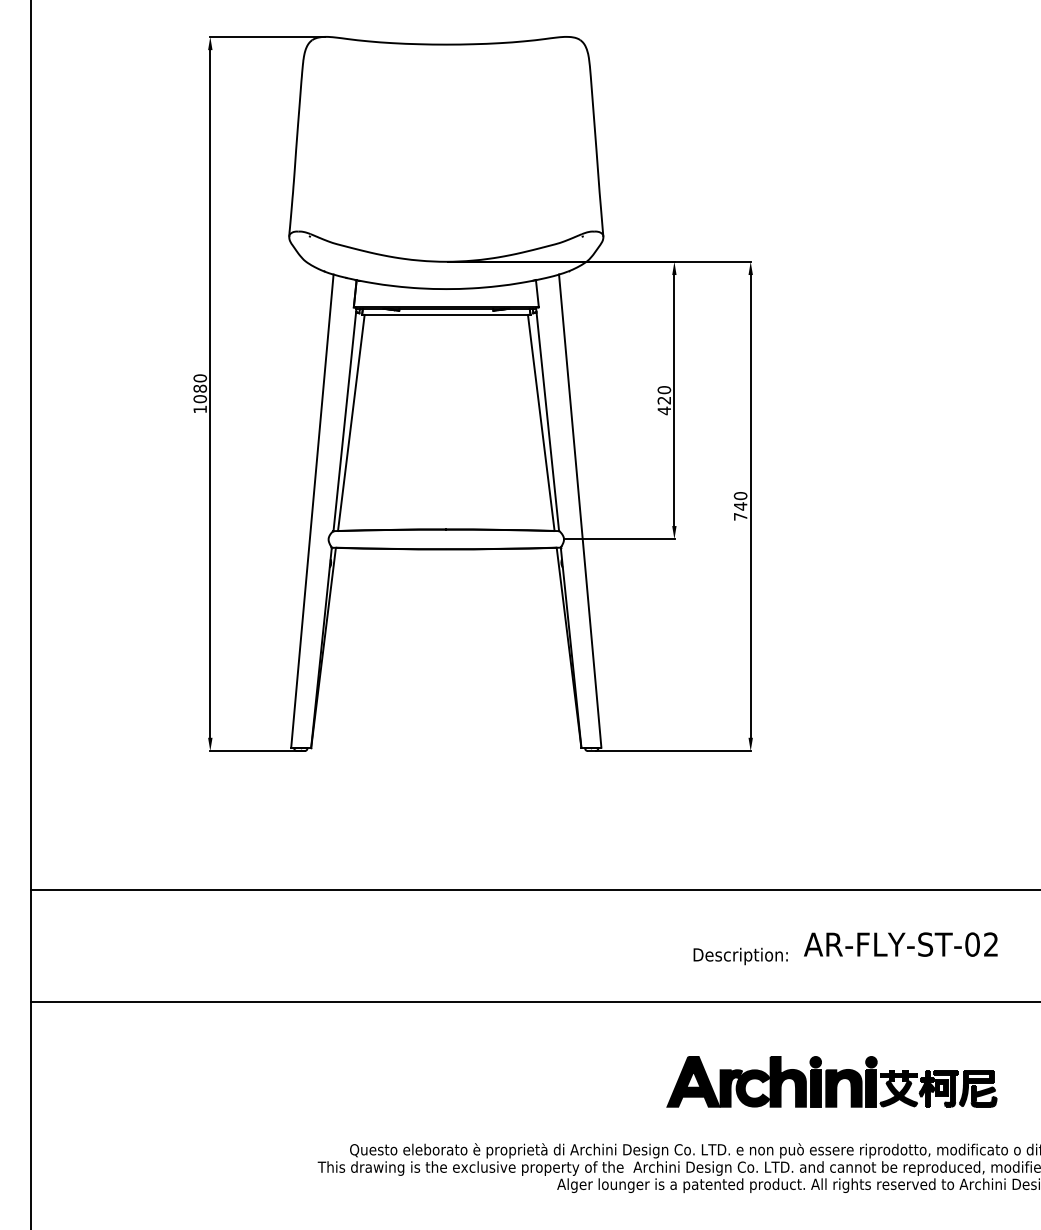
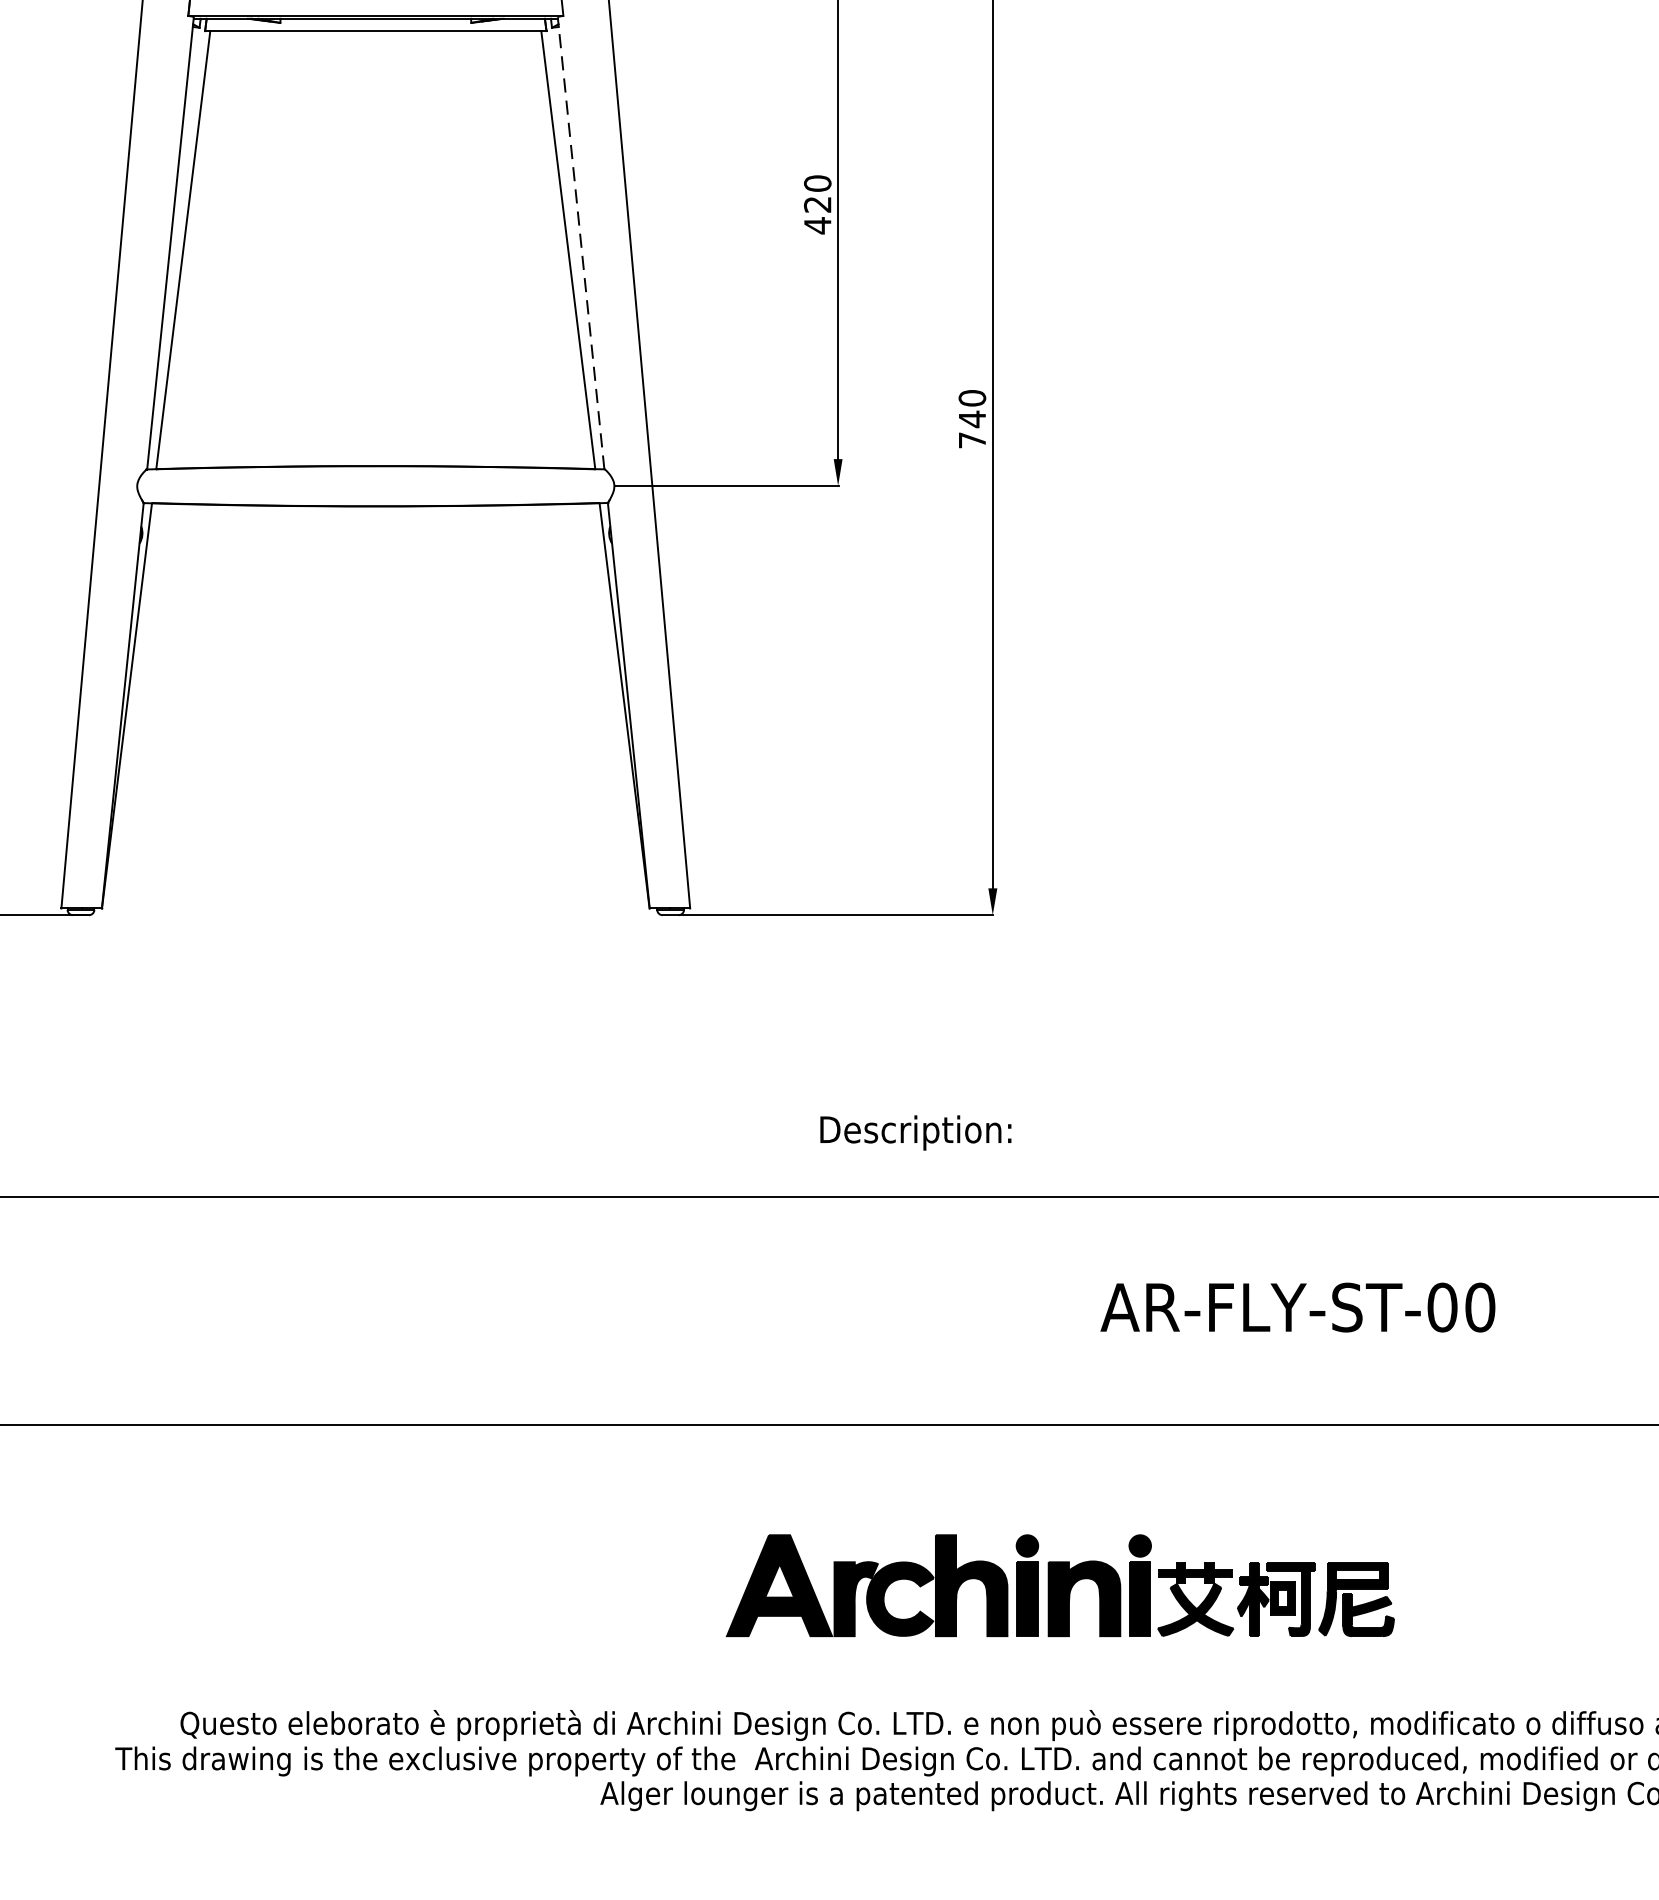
line: (547, 419) -> (580, 243), solid -> dashed
text: (991, 944) -> (1480, 1307), AR-FLY-ST-02 -> AR-FLY-ST-00
text: (740, 956) -> (915, 1132), moved
part: (831, 1081) -> (1059, 1585), moved

